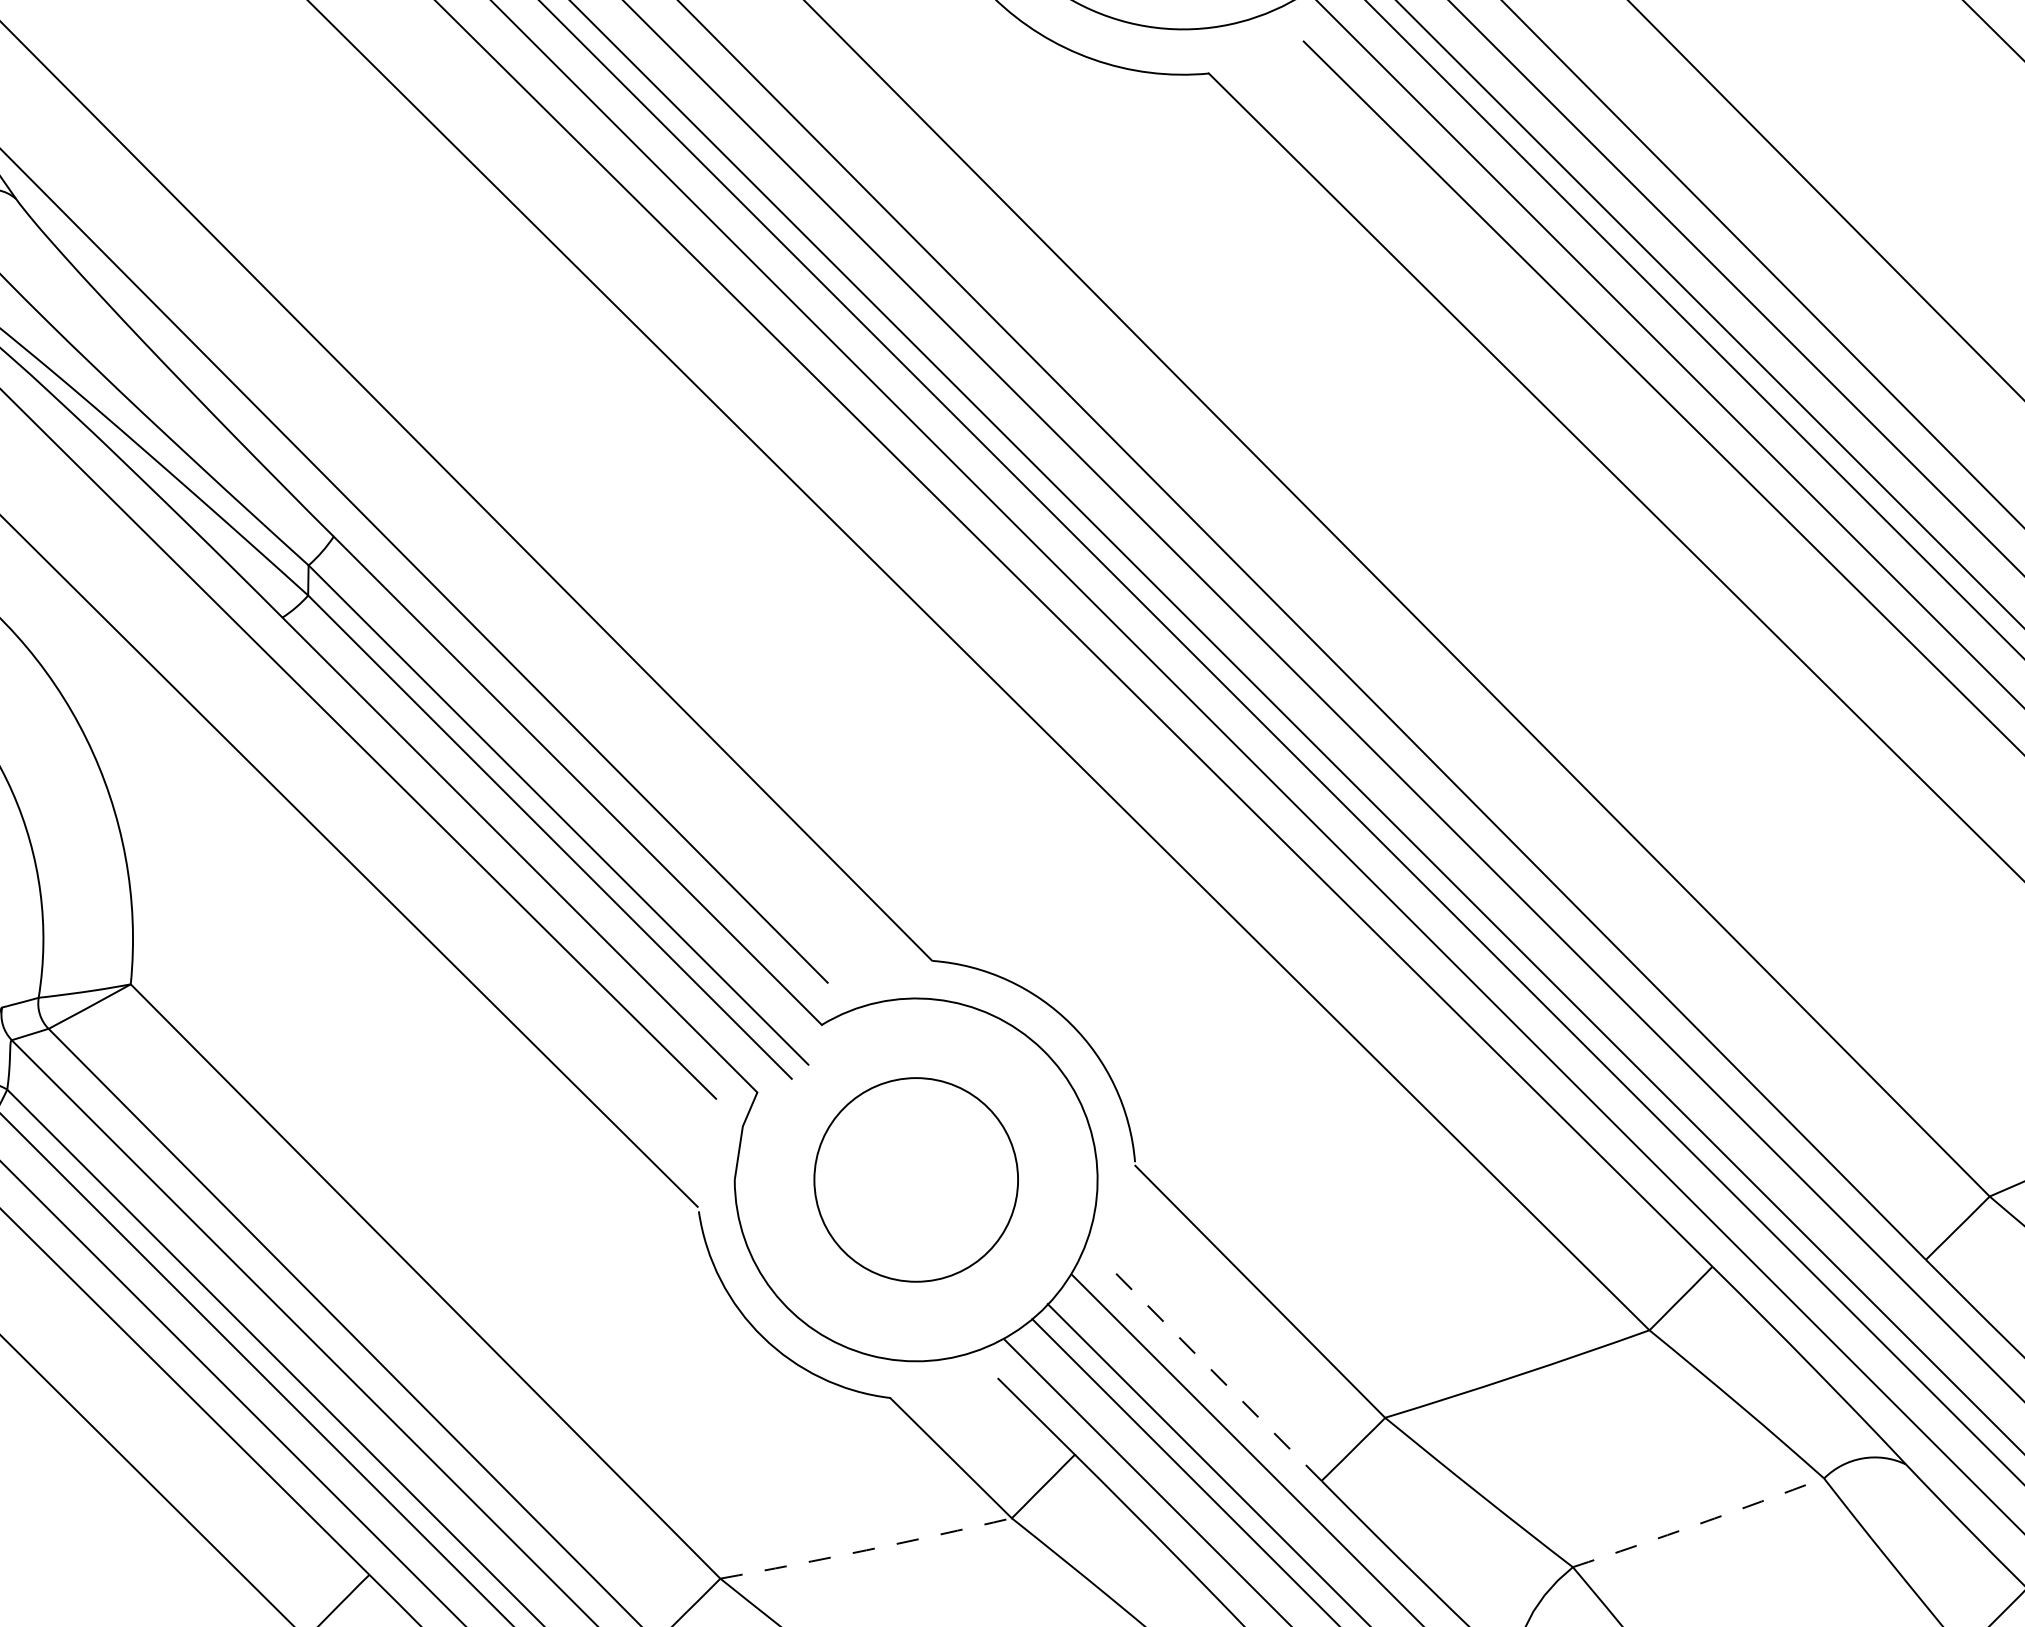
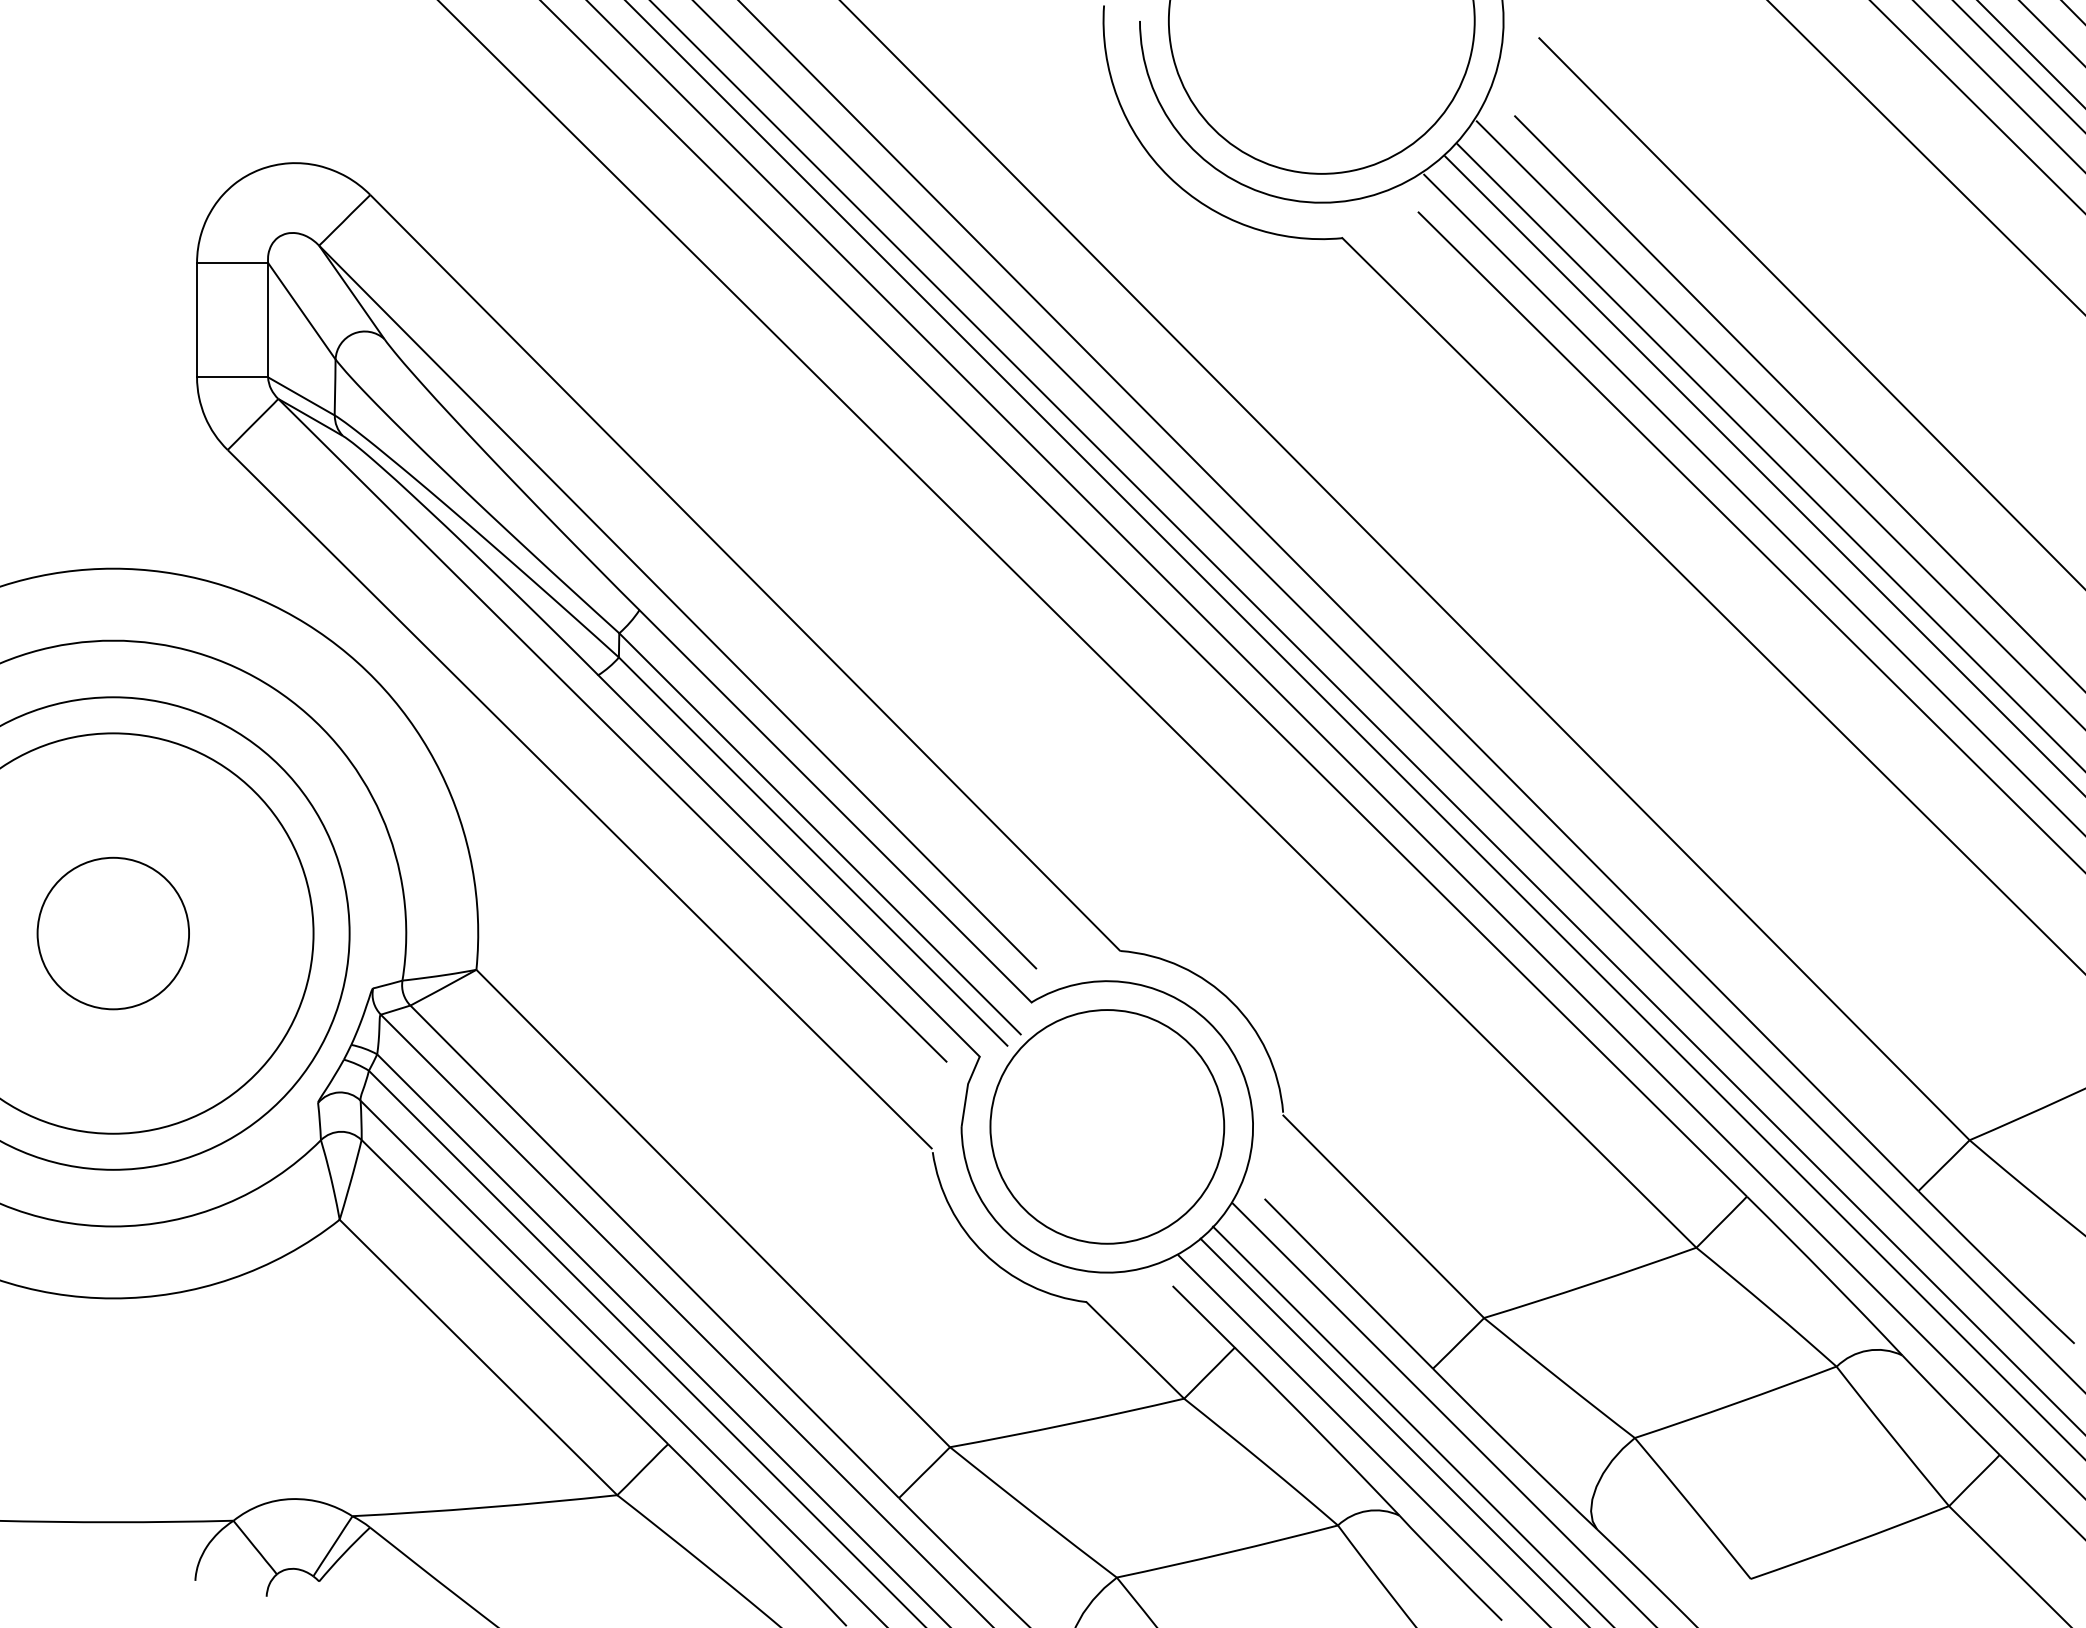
circle: (916, 1179) -> (1107, 1126), size x1.43
line: (1216, 1374) -> (1348, 1283), dashed -> solid
arc: (1699, 1524) -> (1736, 1403), dashed -> solid
arc: (866, 1550) -> (1067, 1424), dashed -> solid

